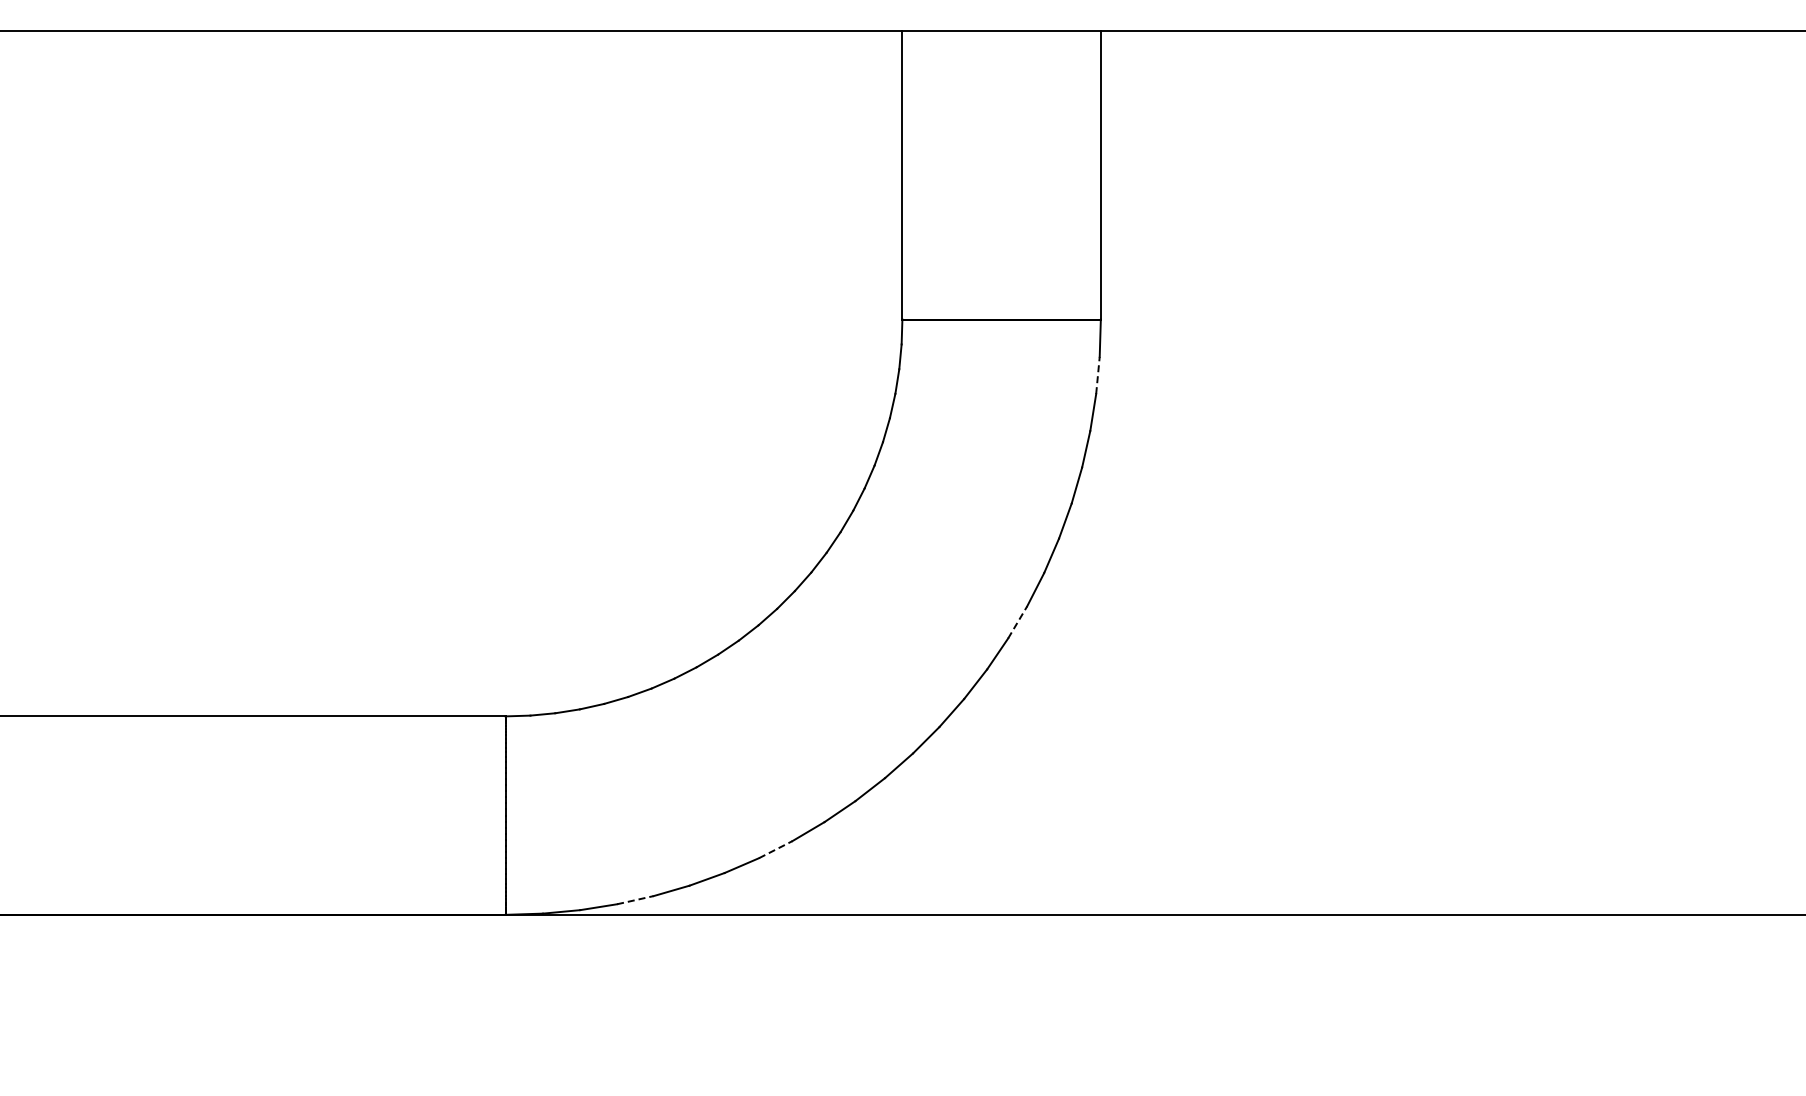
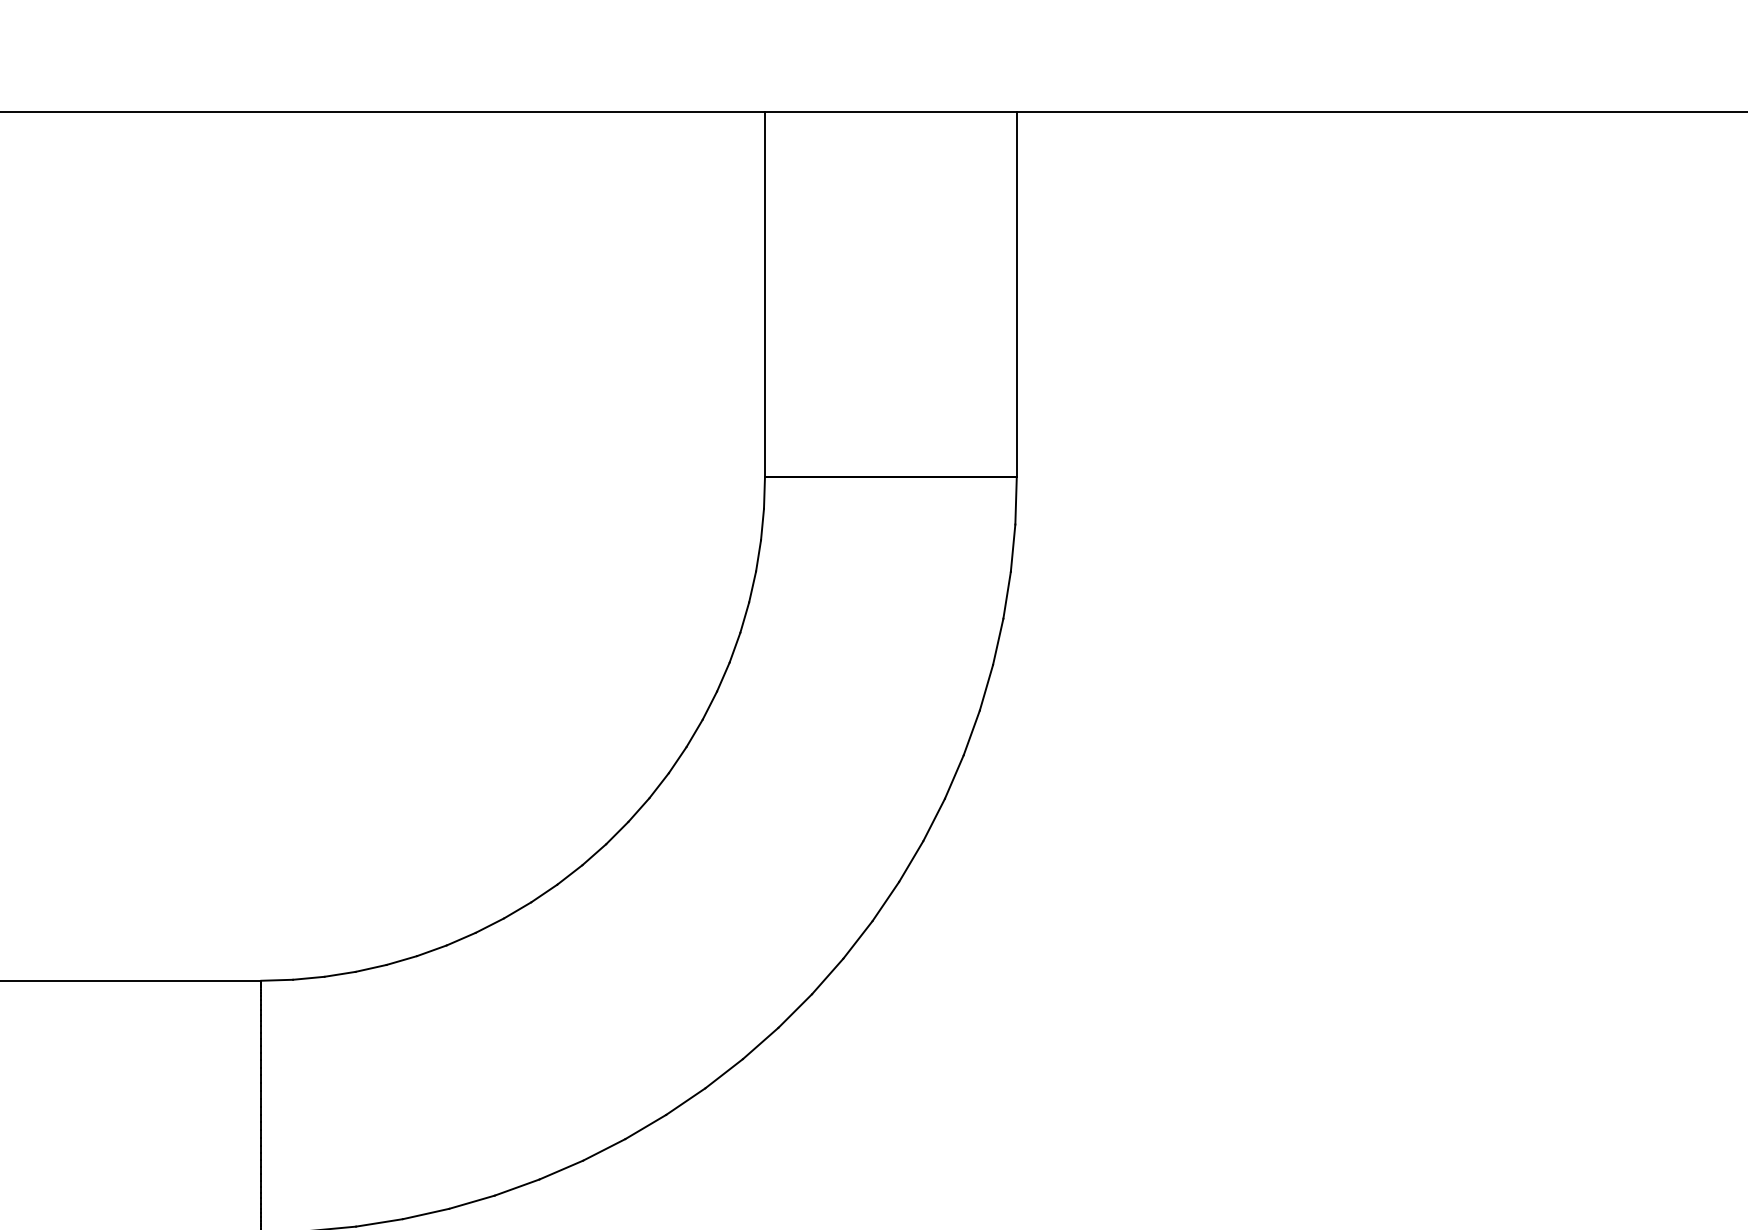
line: (1097, 375) -> (1012, 548), dashed -> solid
line: (1017, 622) -> (911, 861), dashed -> solid
line: (775, 849) -> (603, 1149), dashed -> solid
line: (635, 900) -> (426, 1214), dashed -> solid

